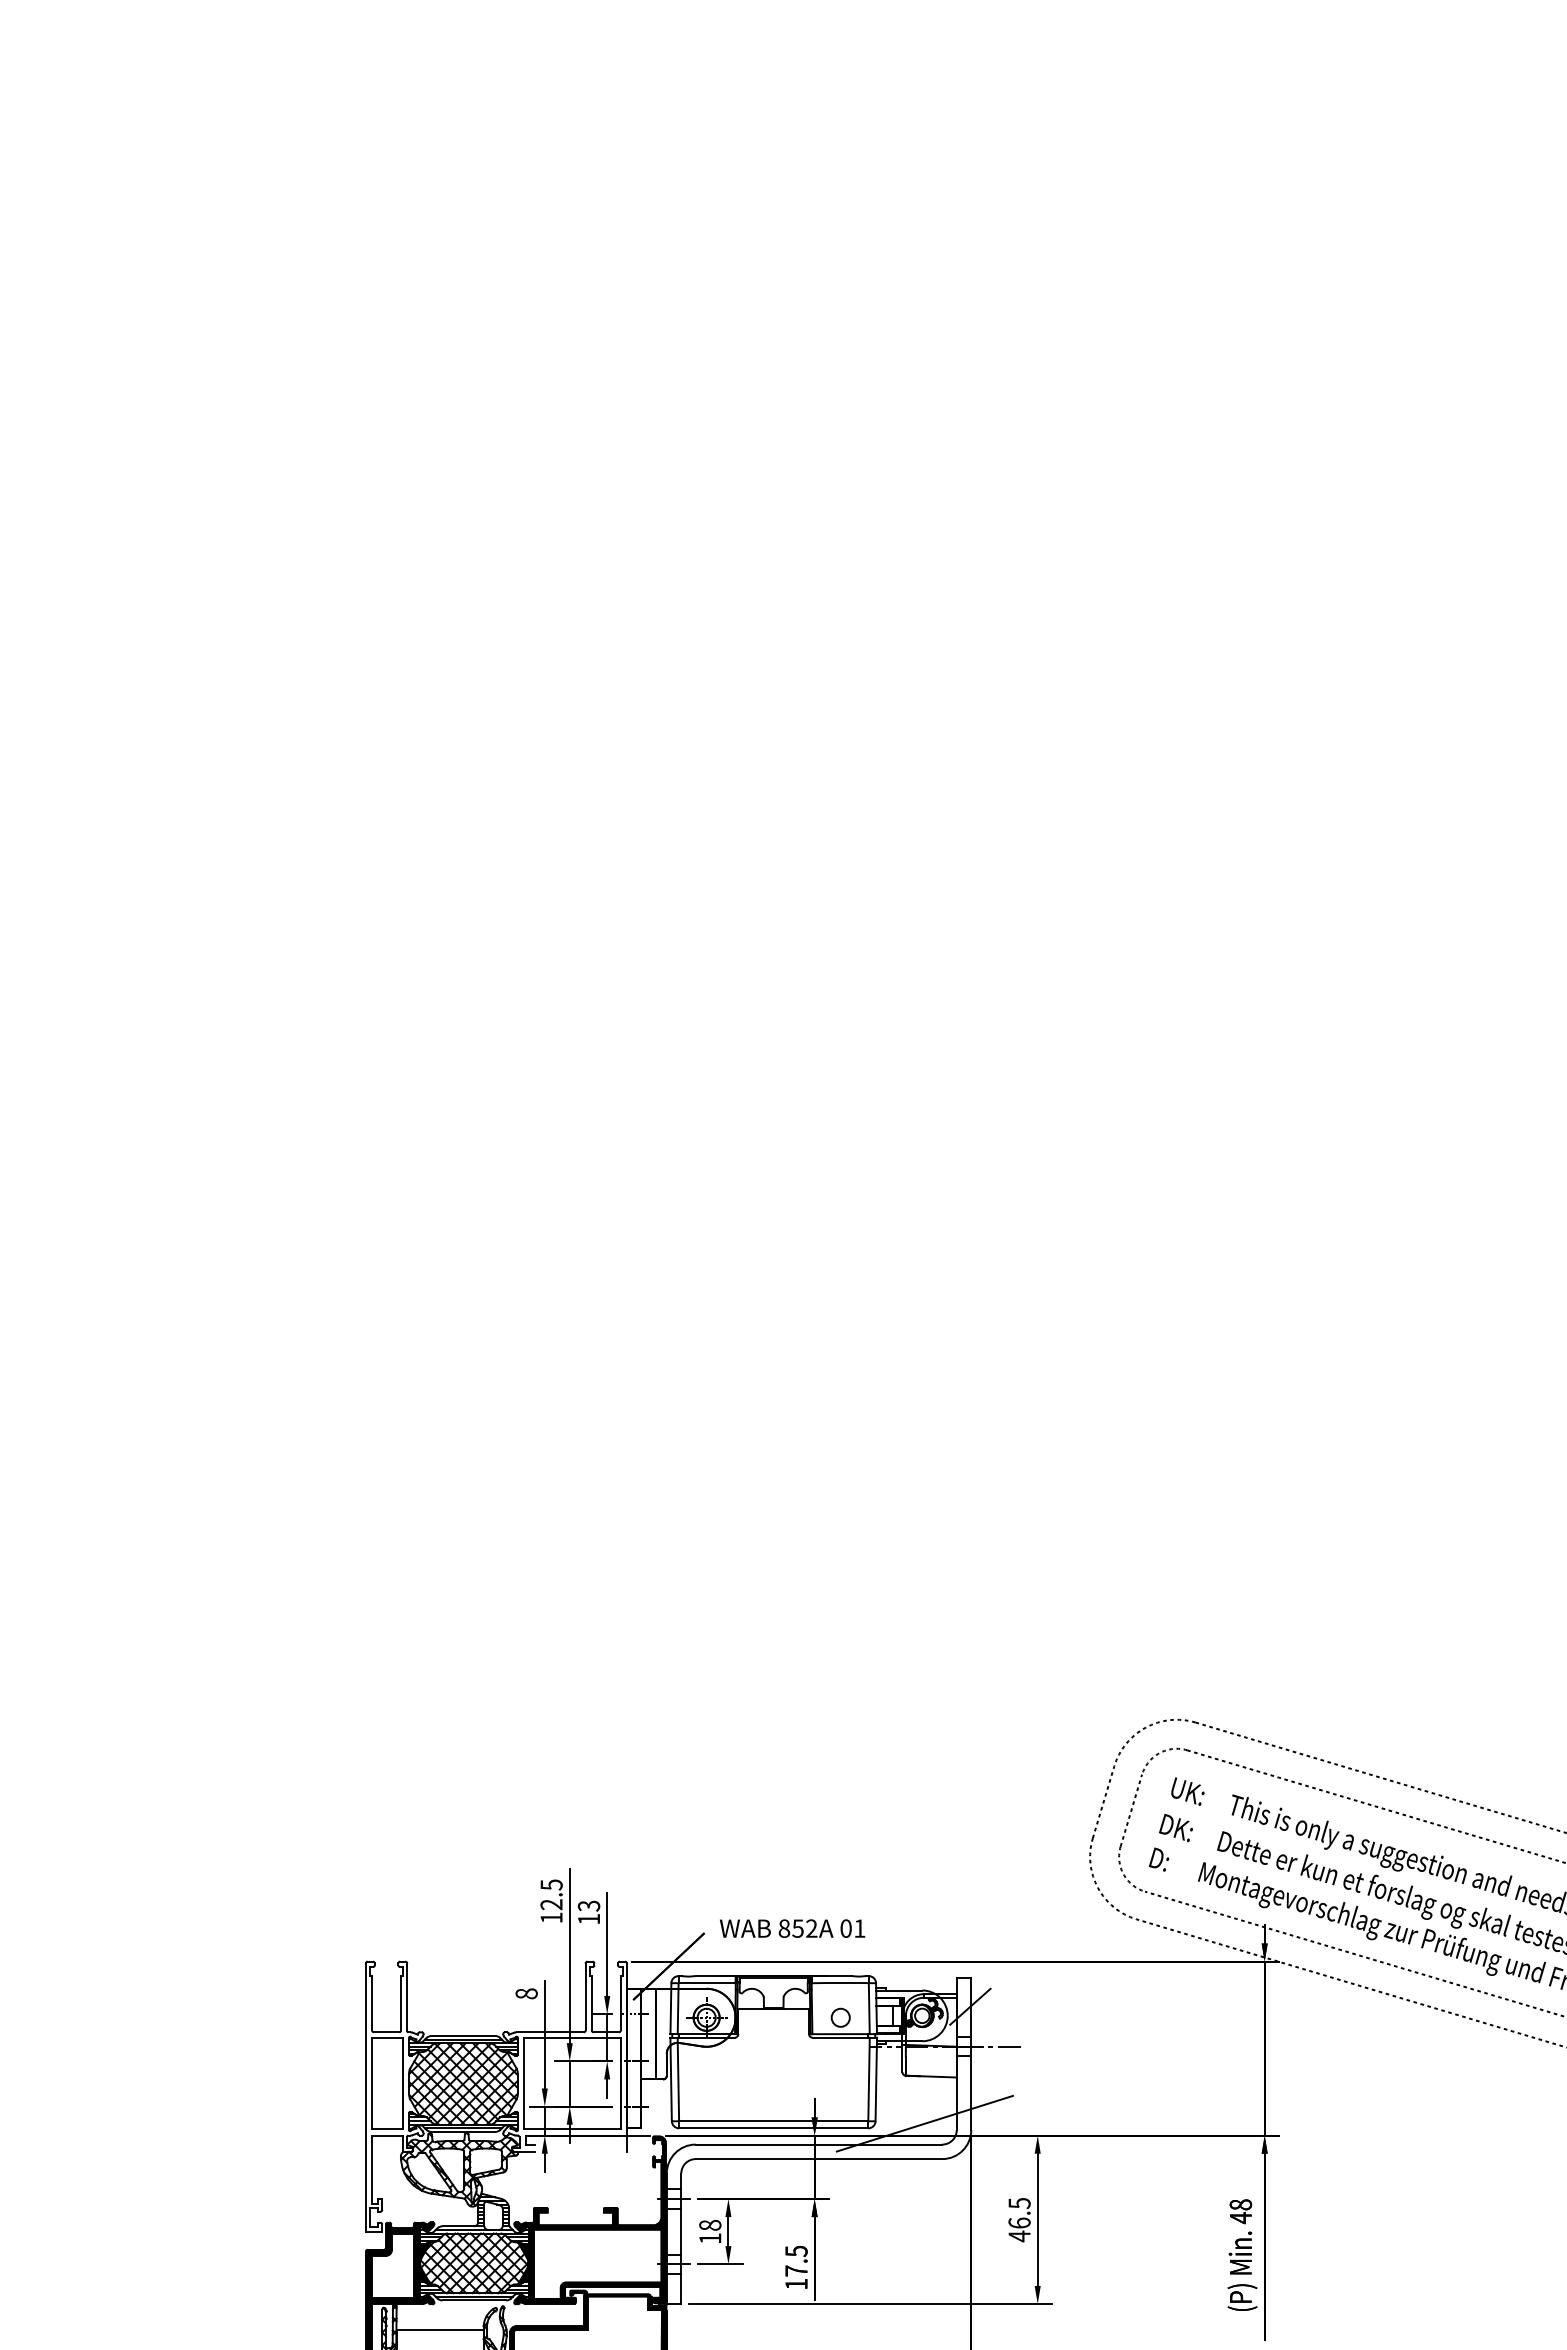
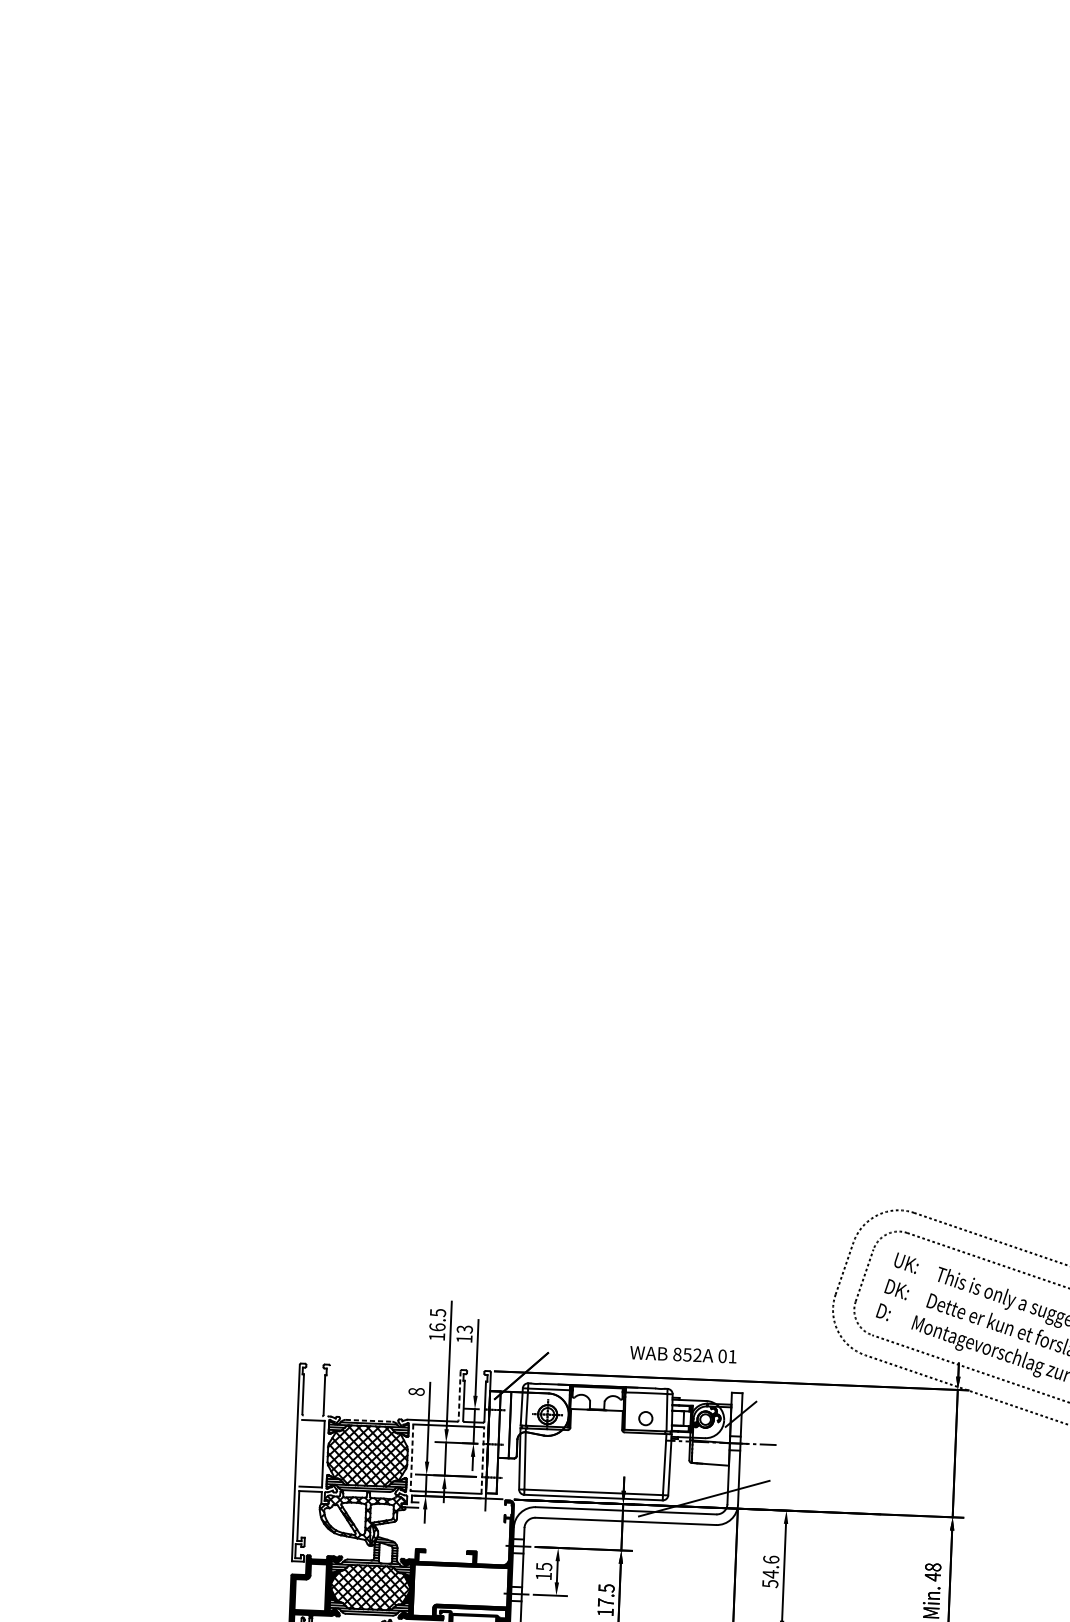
text: (551, 1904) -> (437, 1327), 12.5 -> 16.5
text: (792, 1928) -> (683, 1354), moved
line: (585, 1996) -> (459, 1395), solid -> dashed
line: (407, 1997) -> (329, 1391), removed
line: (386, 2032) -> (312, 1416), removed
line: (463, 2035) -> (369, 1420), solid -> dashed
line: (372, 2083) -> (301, 1452), removed
line: (620, 2083) -> (482, 1460), solid -> dashed
line: (523, 2084) -> (411, 1458), solid -> dashed
text: (1019, 2219) -> (770, 1571), 46.5 -> 54.6
text: (710, 2225) -> (544, 1566), 18 -> 15

